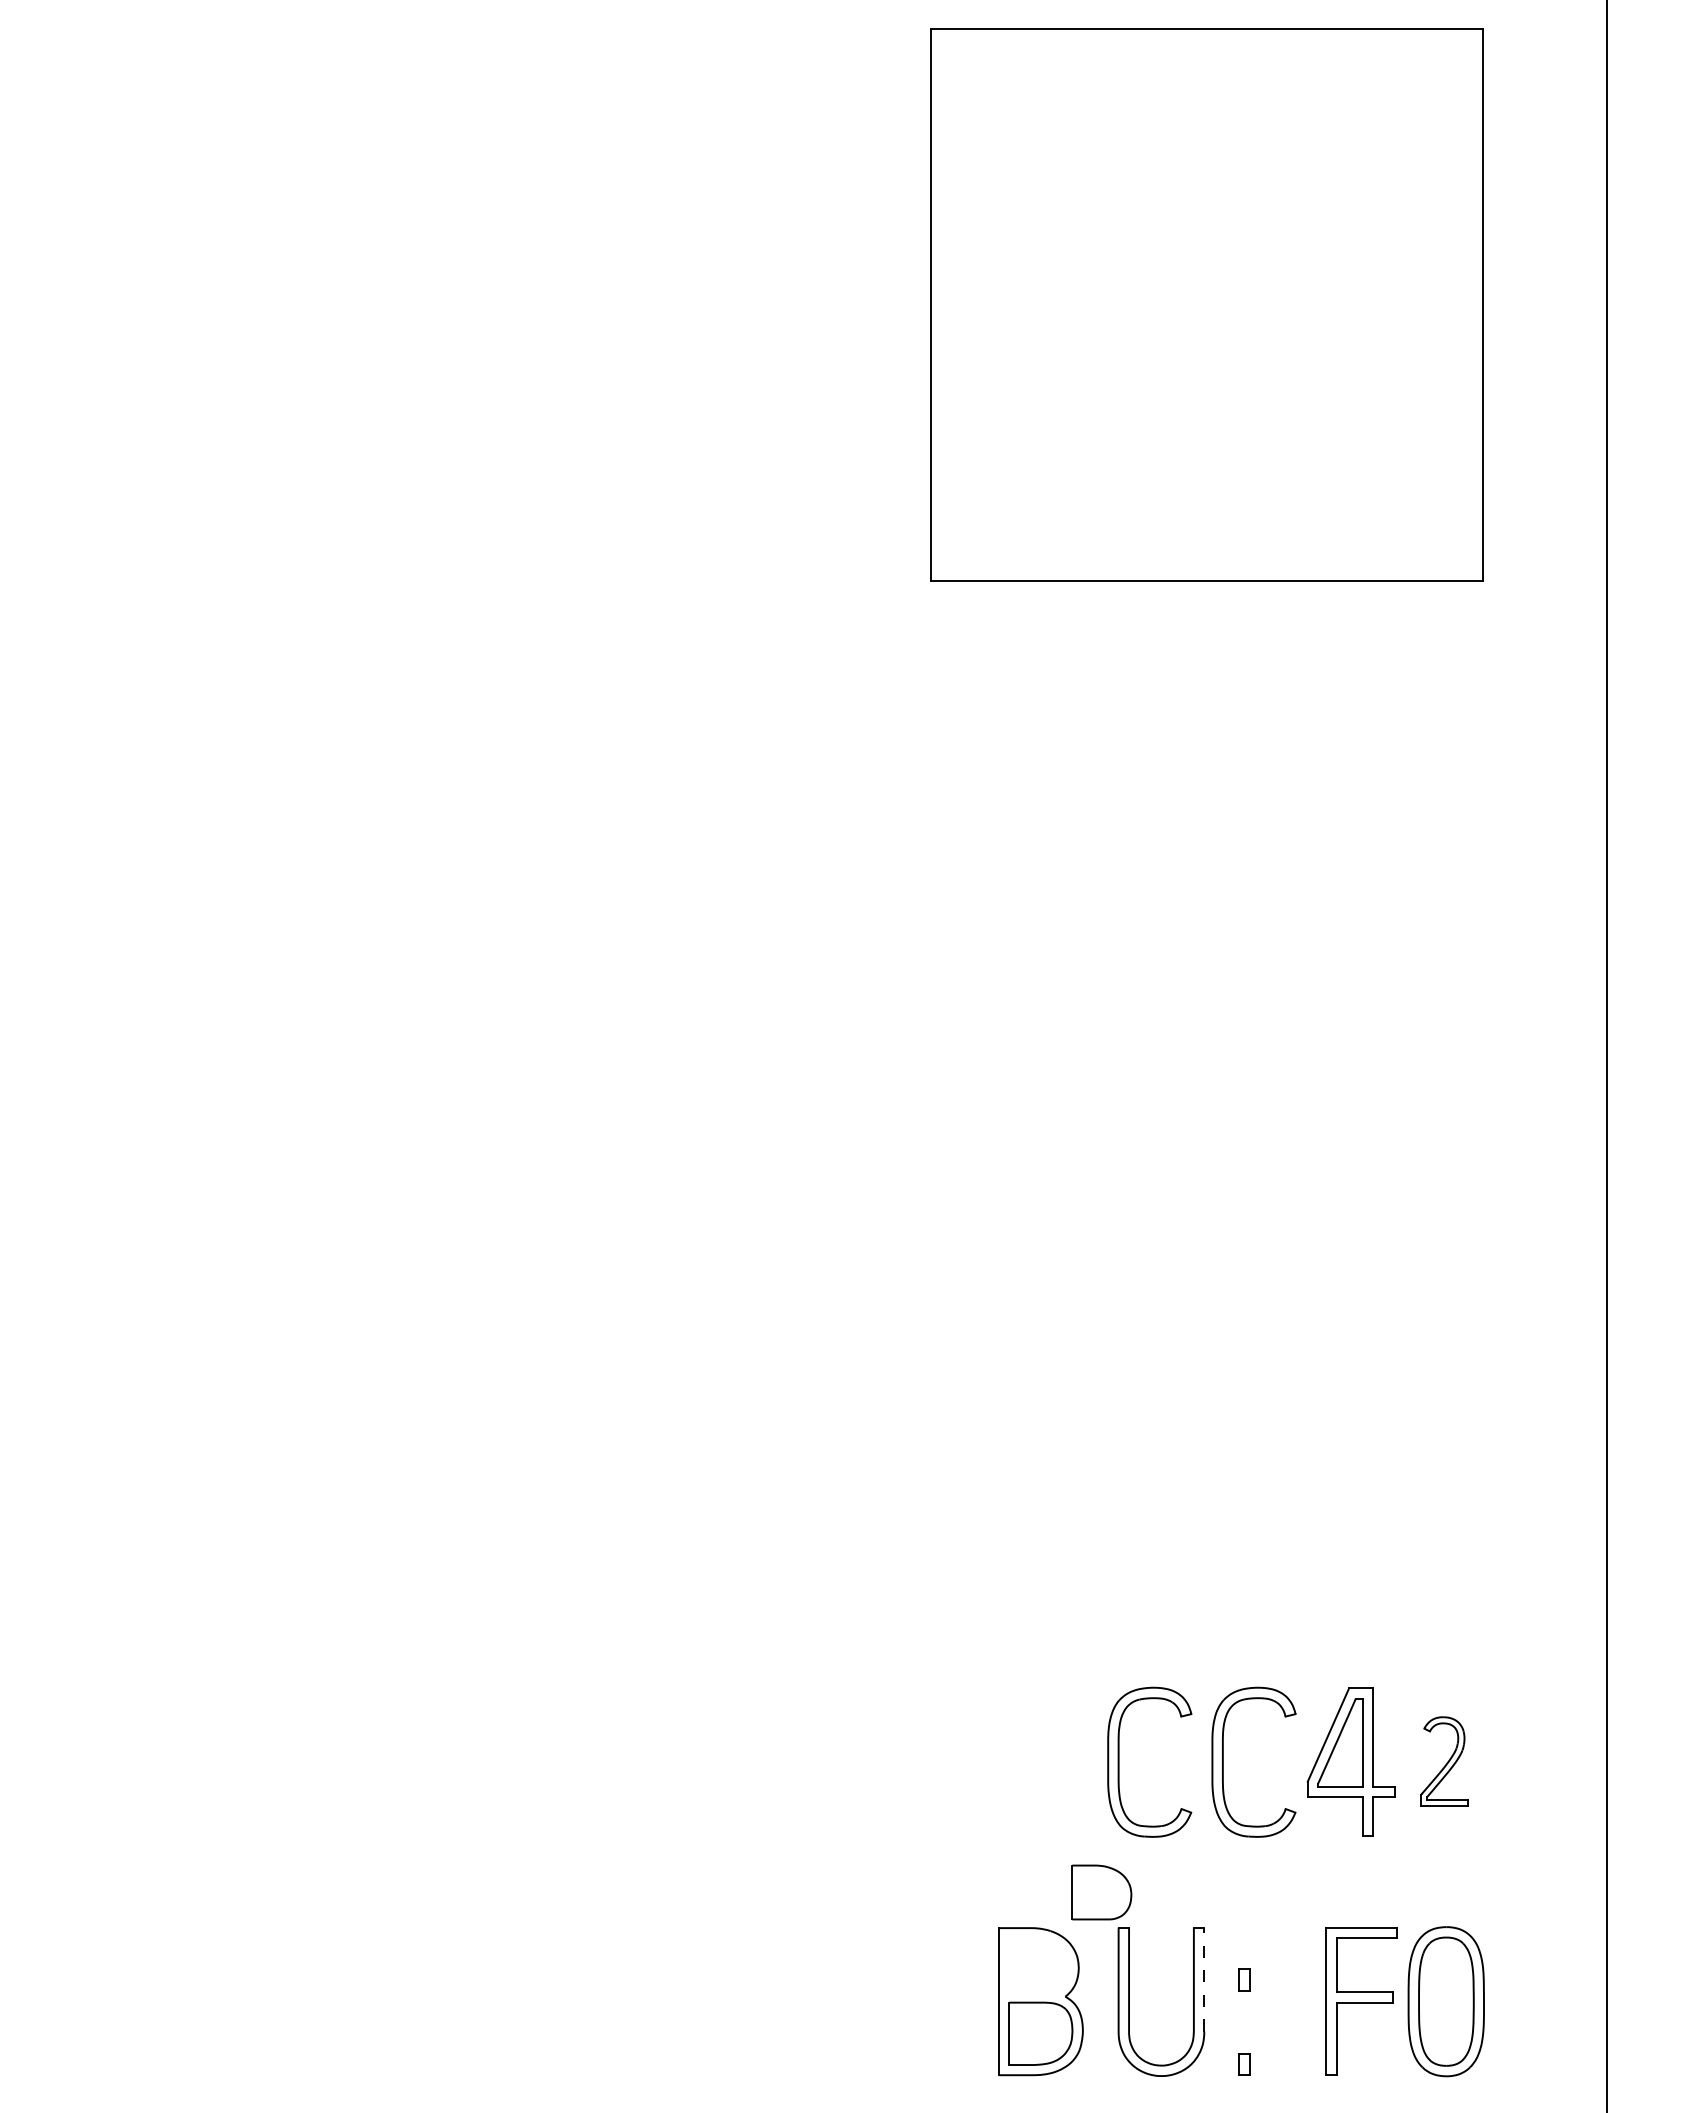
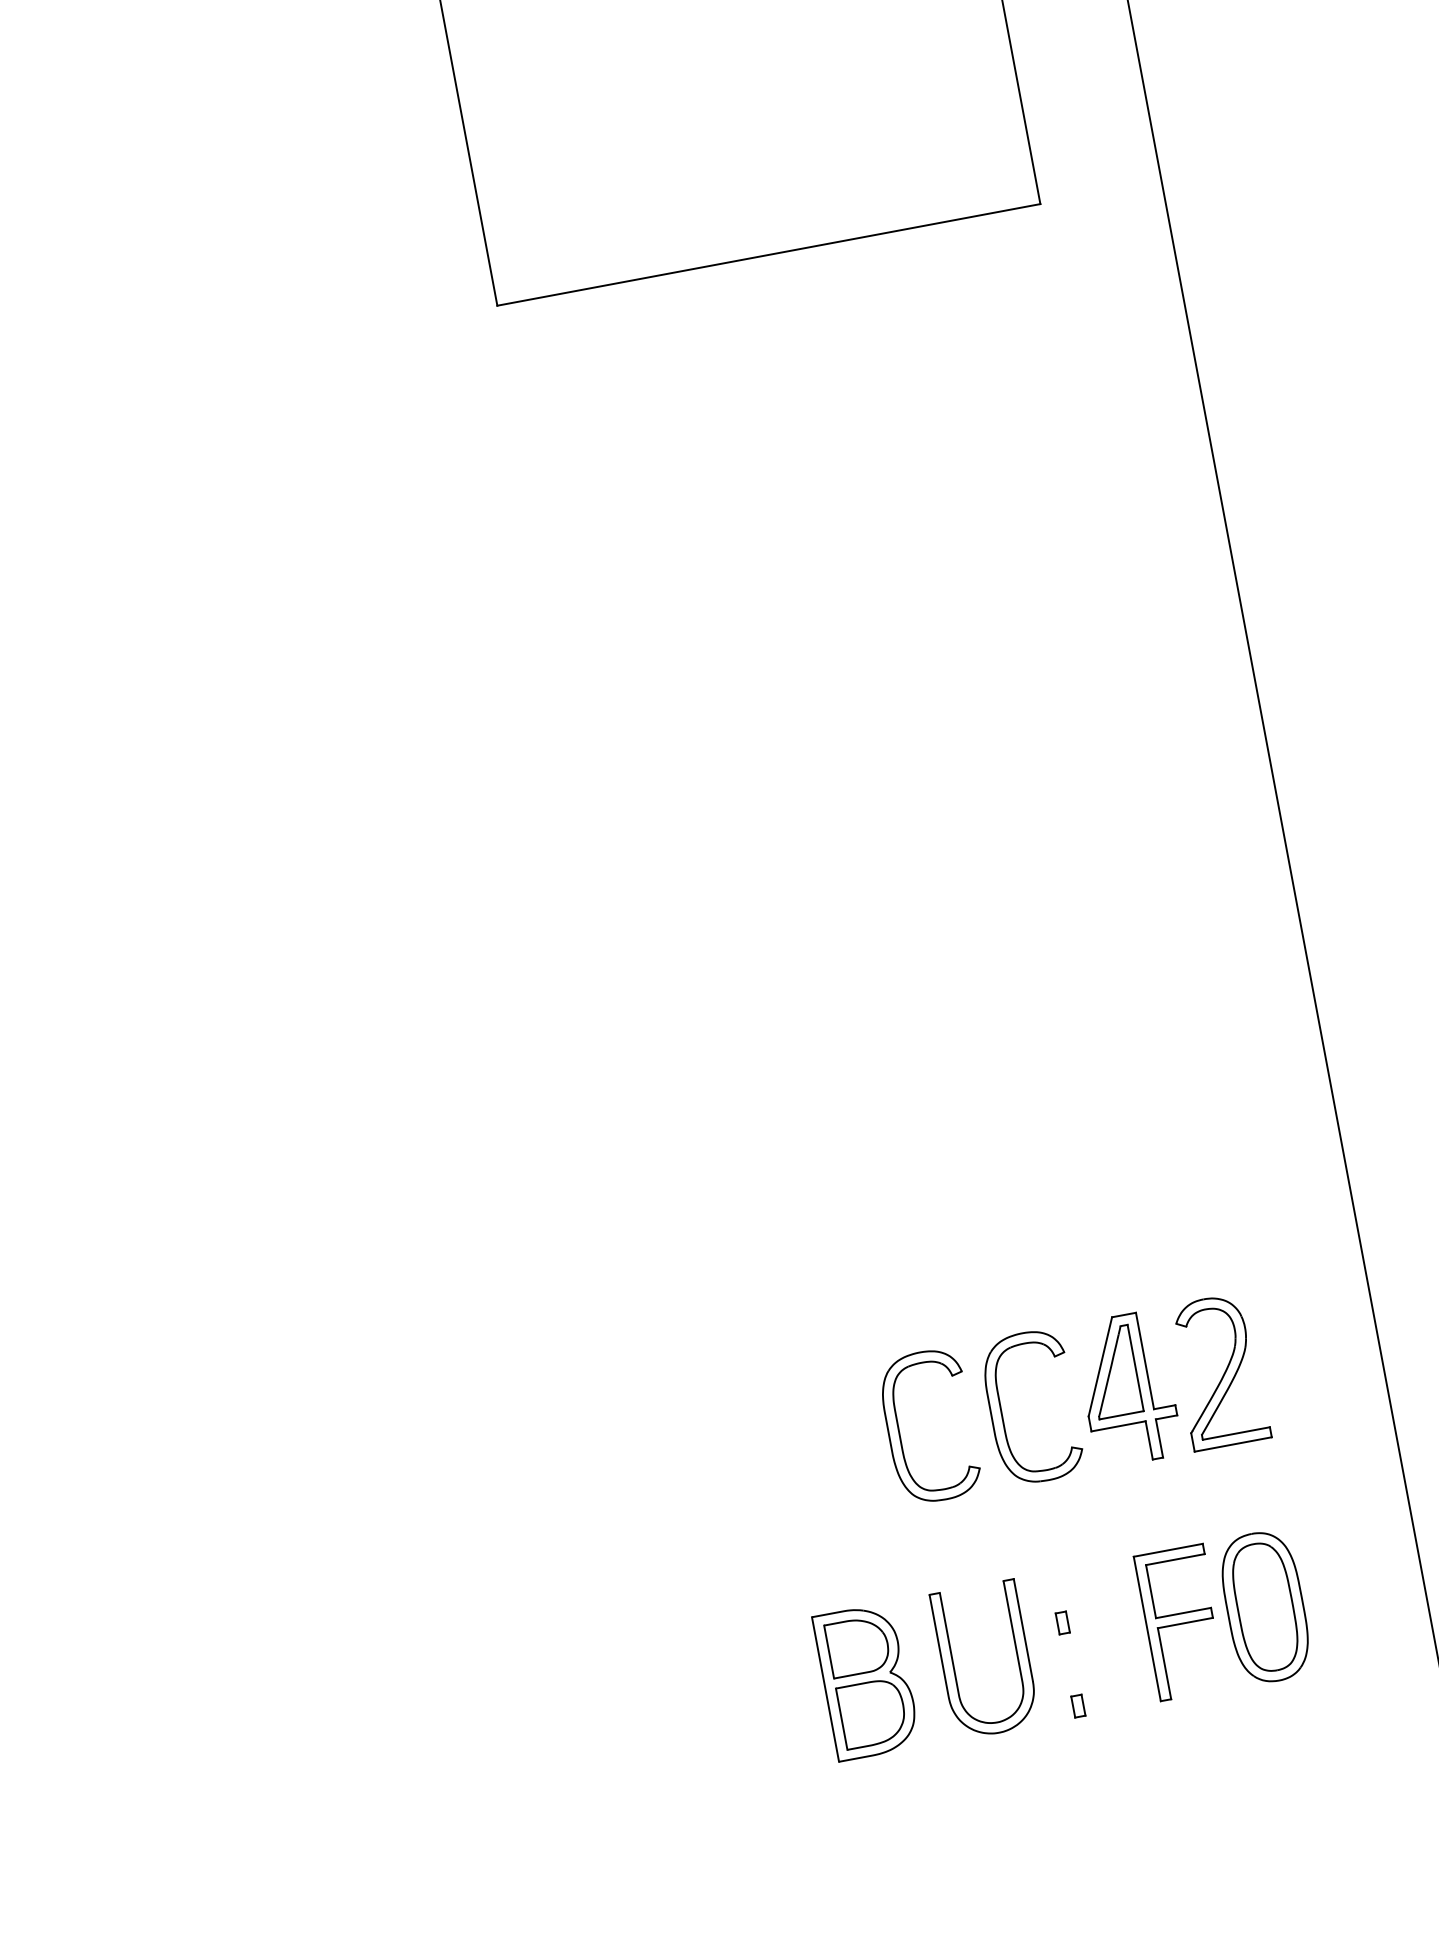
part: (1444, 1761) -> (1219, 1371), size x1.67
part: (1101, 1892) -> (857, 1646), moved
line: (1204, 1979) -> (1023, 1629), dashed -> solid

